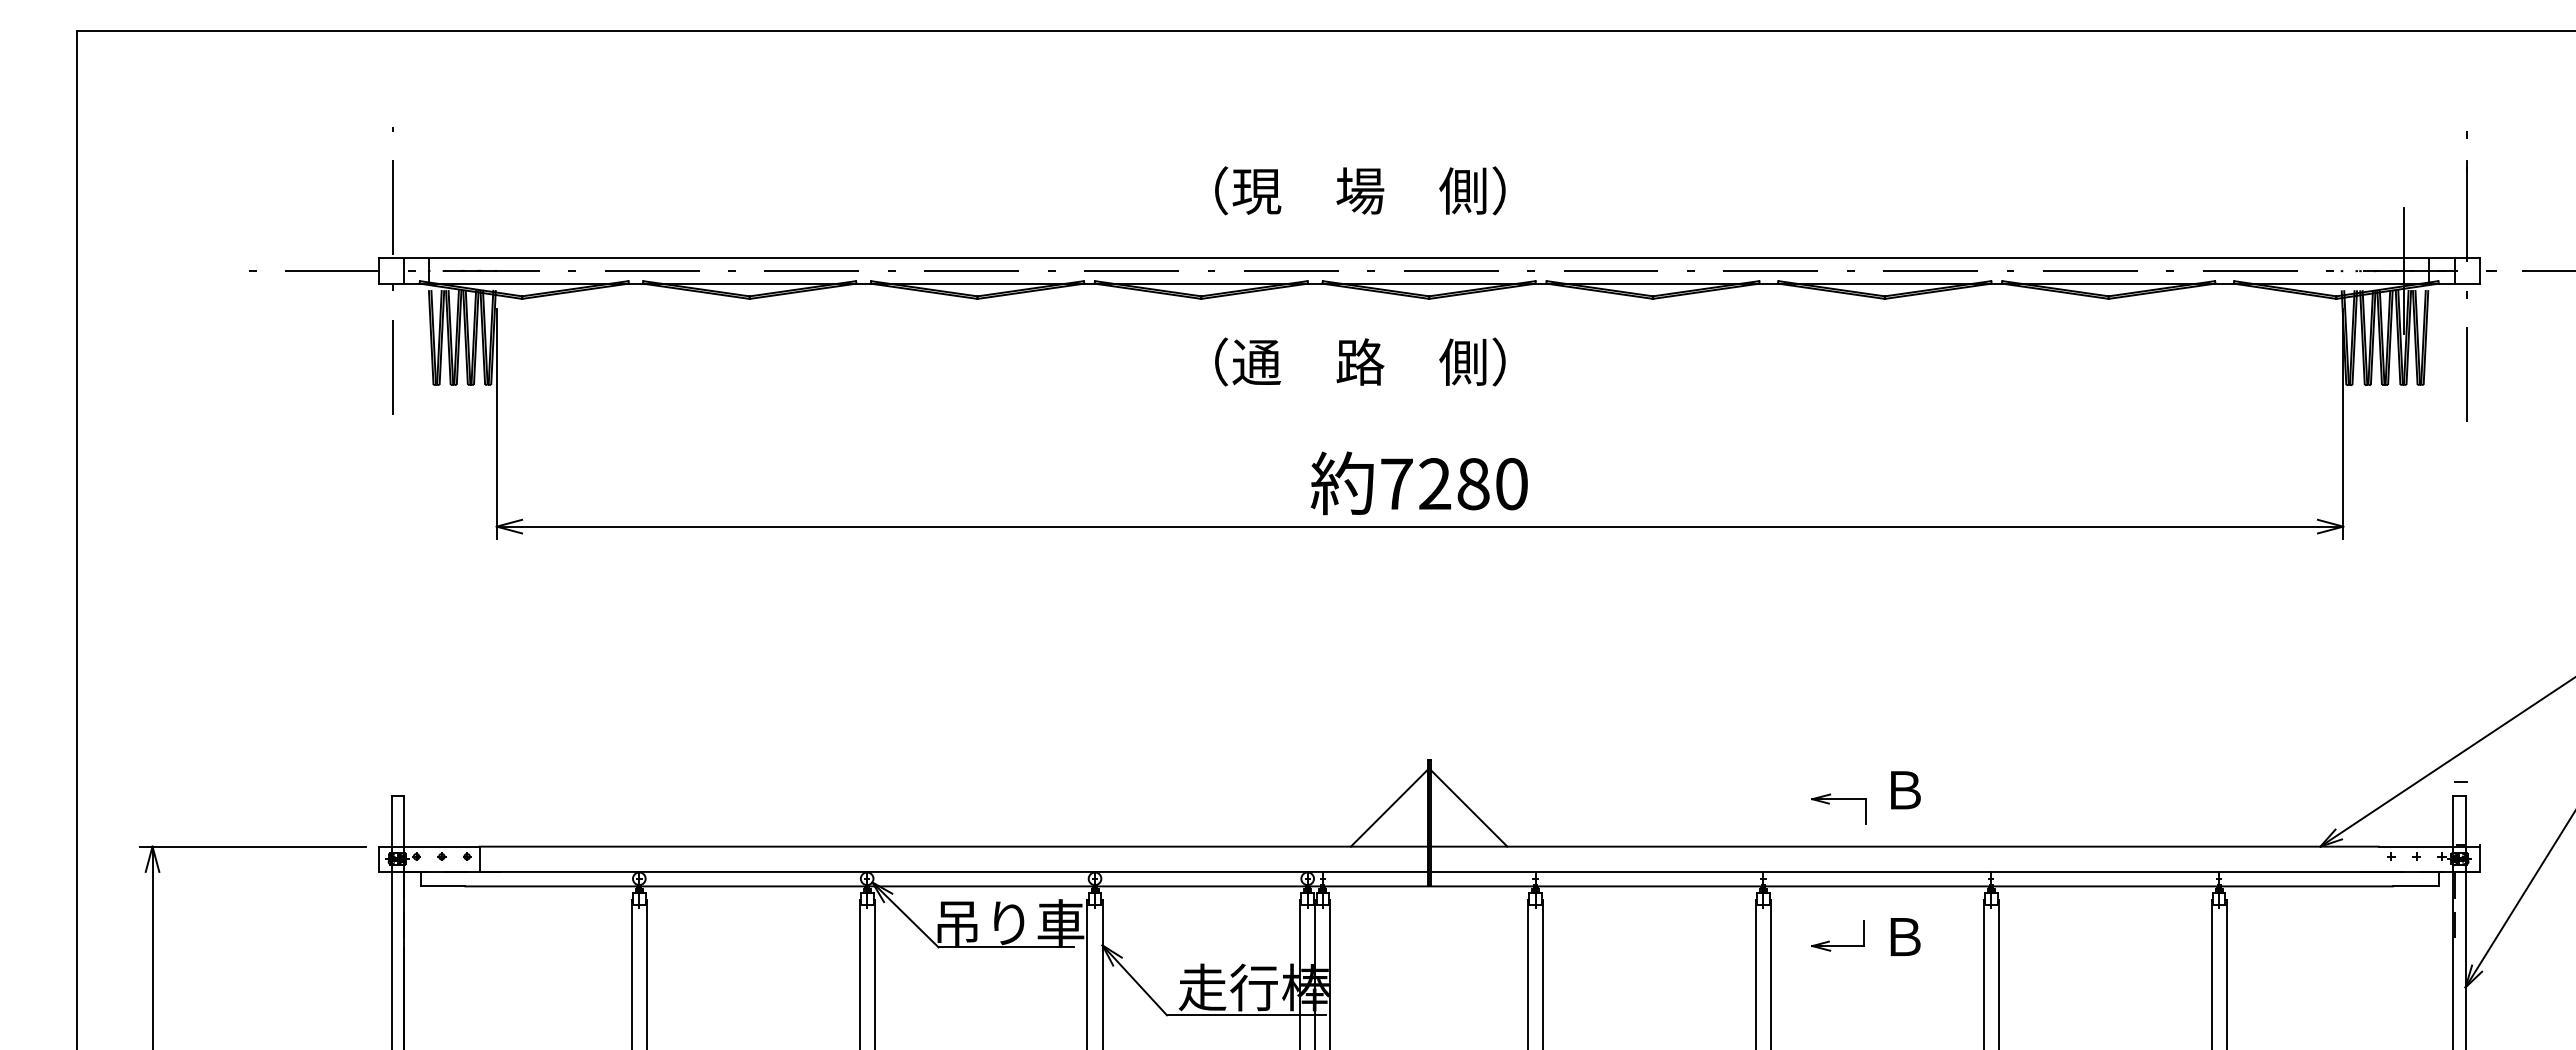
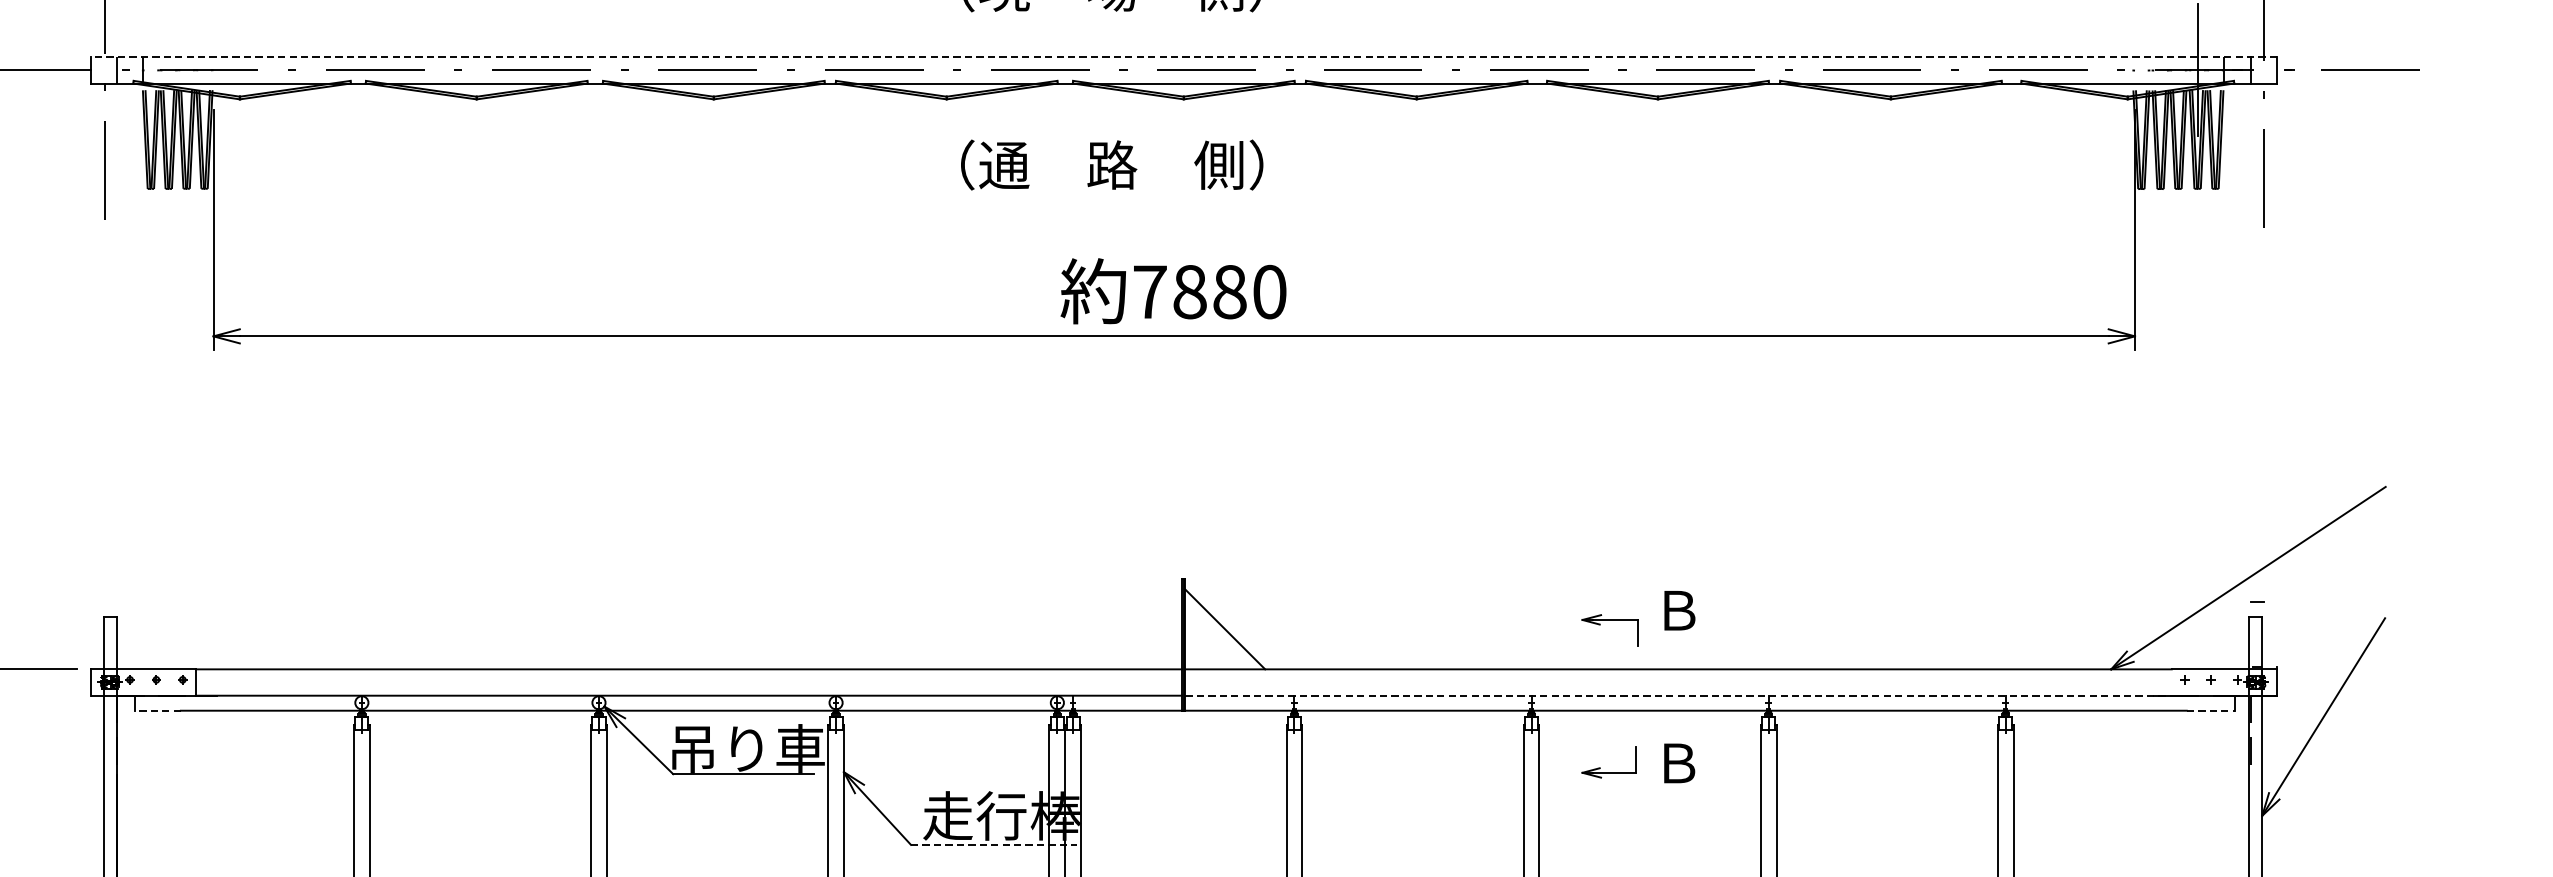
line: (1429, 258) -> (1184, 57), solid -> dashed
text: (1435, 484) -> (1190, 292), 7280 -> 7880
line: (1388, 807) -> (1141, 628), removed
line: (1904, 871) -> (1678, 695), solid -> dashed
line: (442, 886) -> (157, 710), solid -> dashed
line: (2416, 886) -> (2211, 710), solid -> dashed
line: (1246, 1015) -> (993, 845), solid -> dashed

